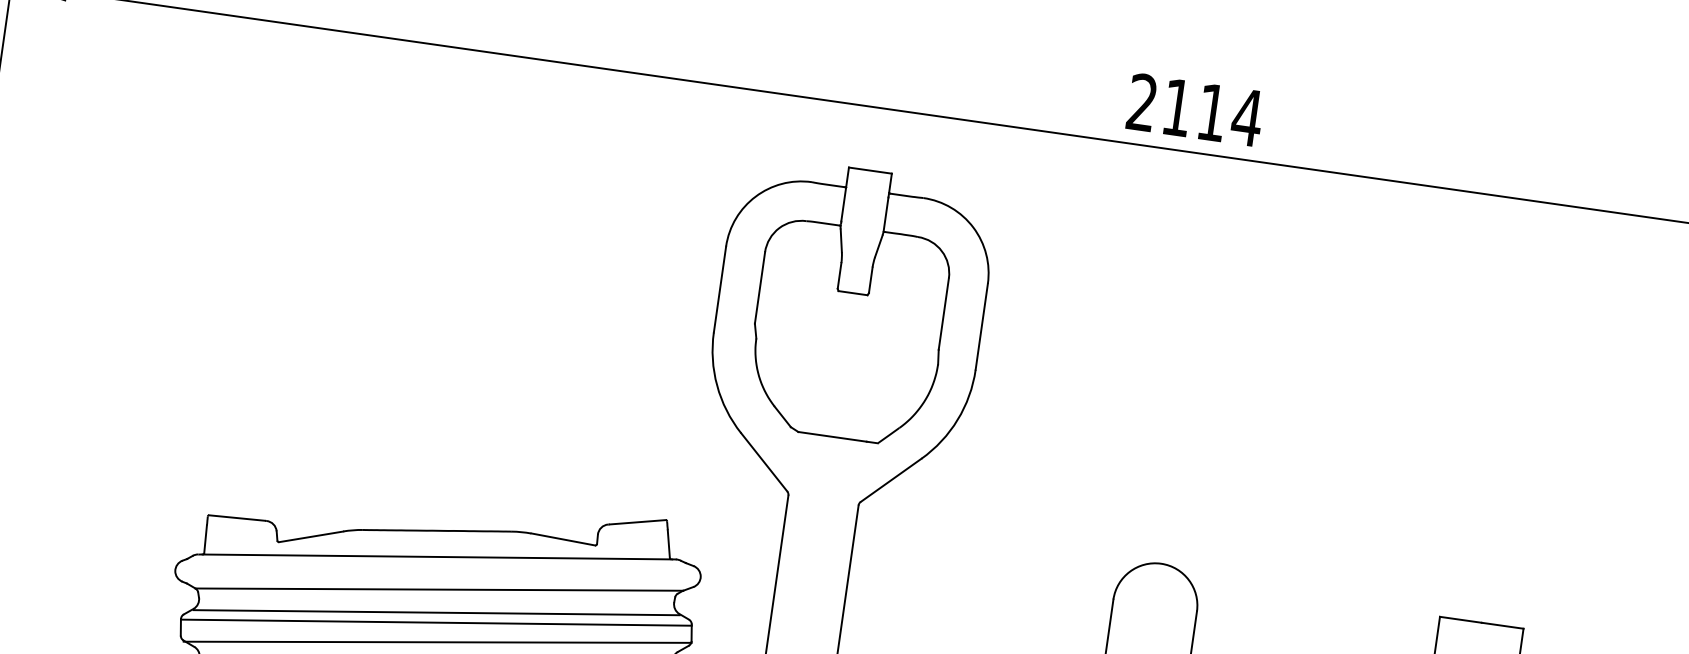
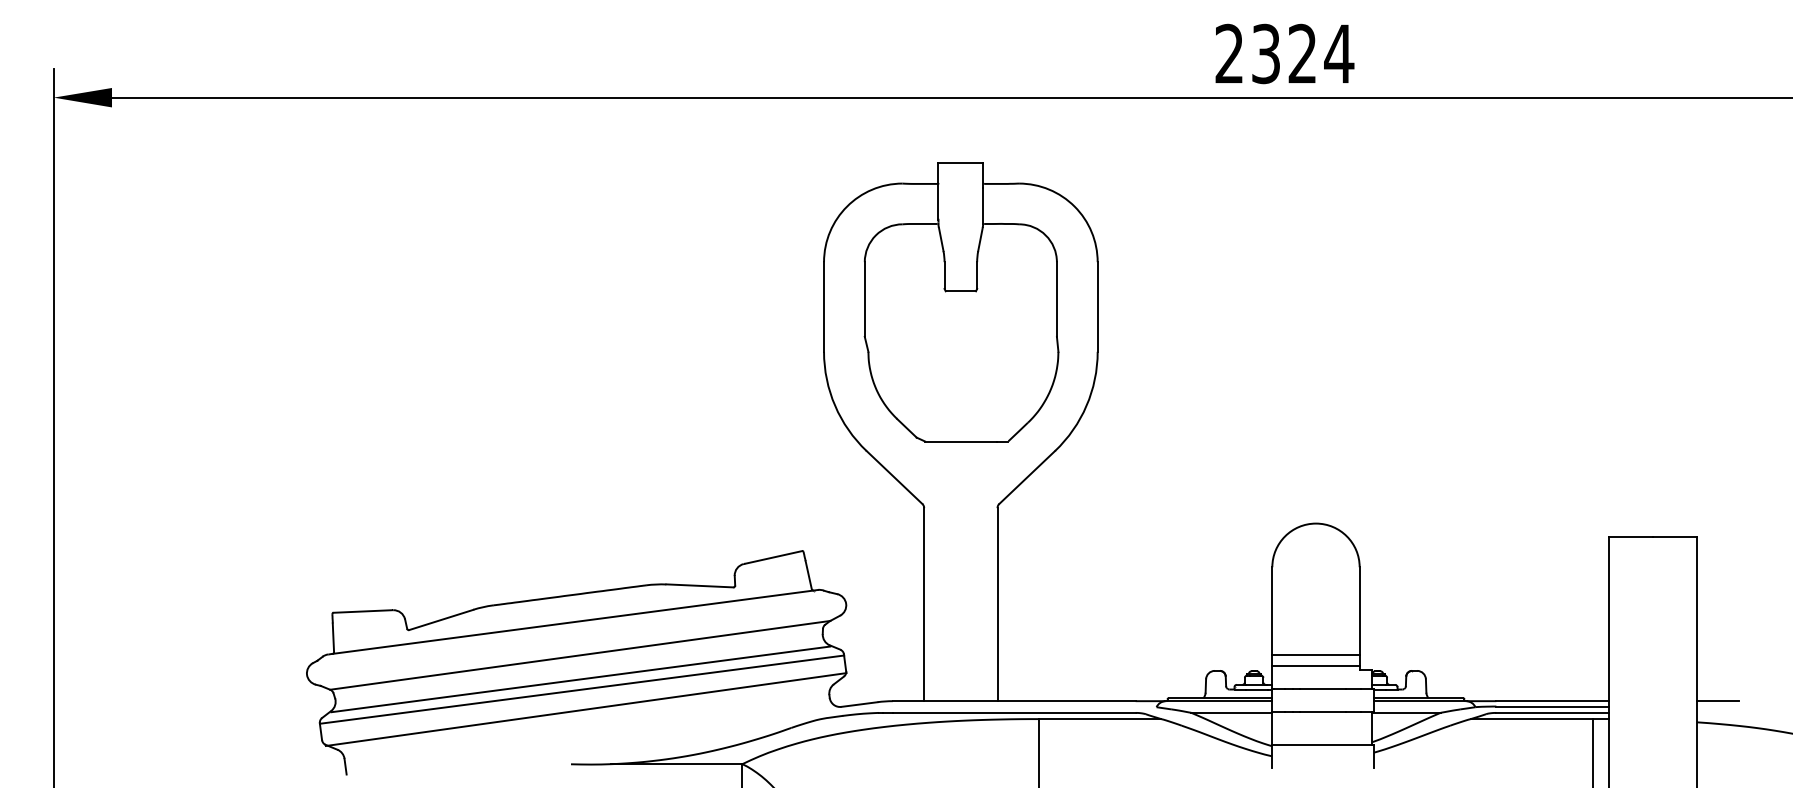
text: (1194, 109) -> (1283, 53), 2114 -> 2324

